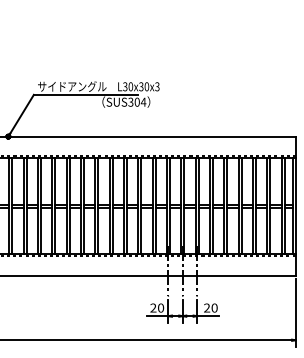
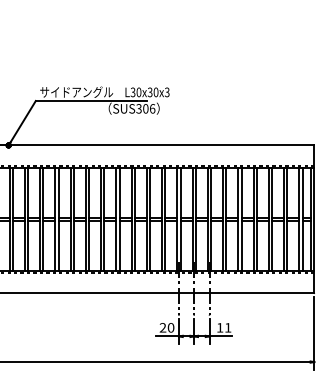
text: (143, 101) -> (152, 108), SUS304 -> SUS306
text: (210, 307) -> (223, 327), 20 -> 11

